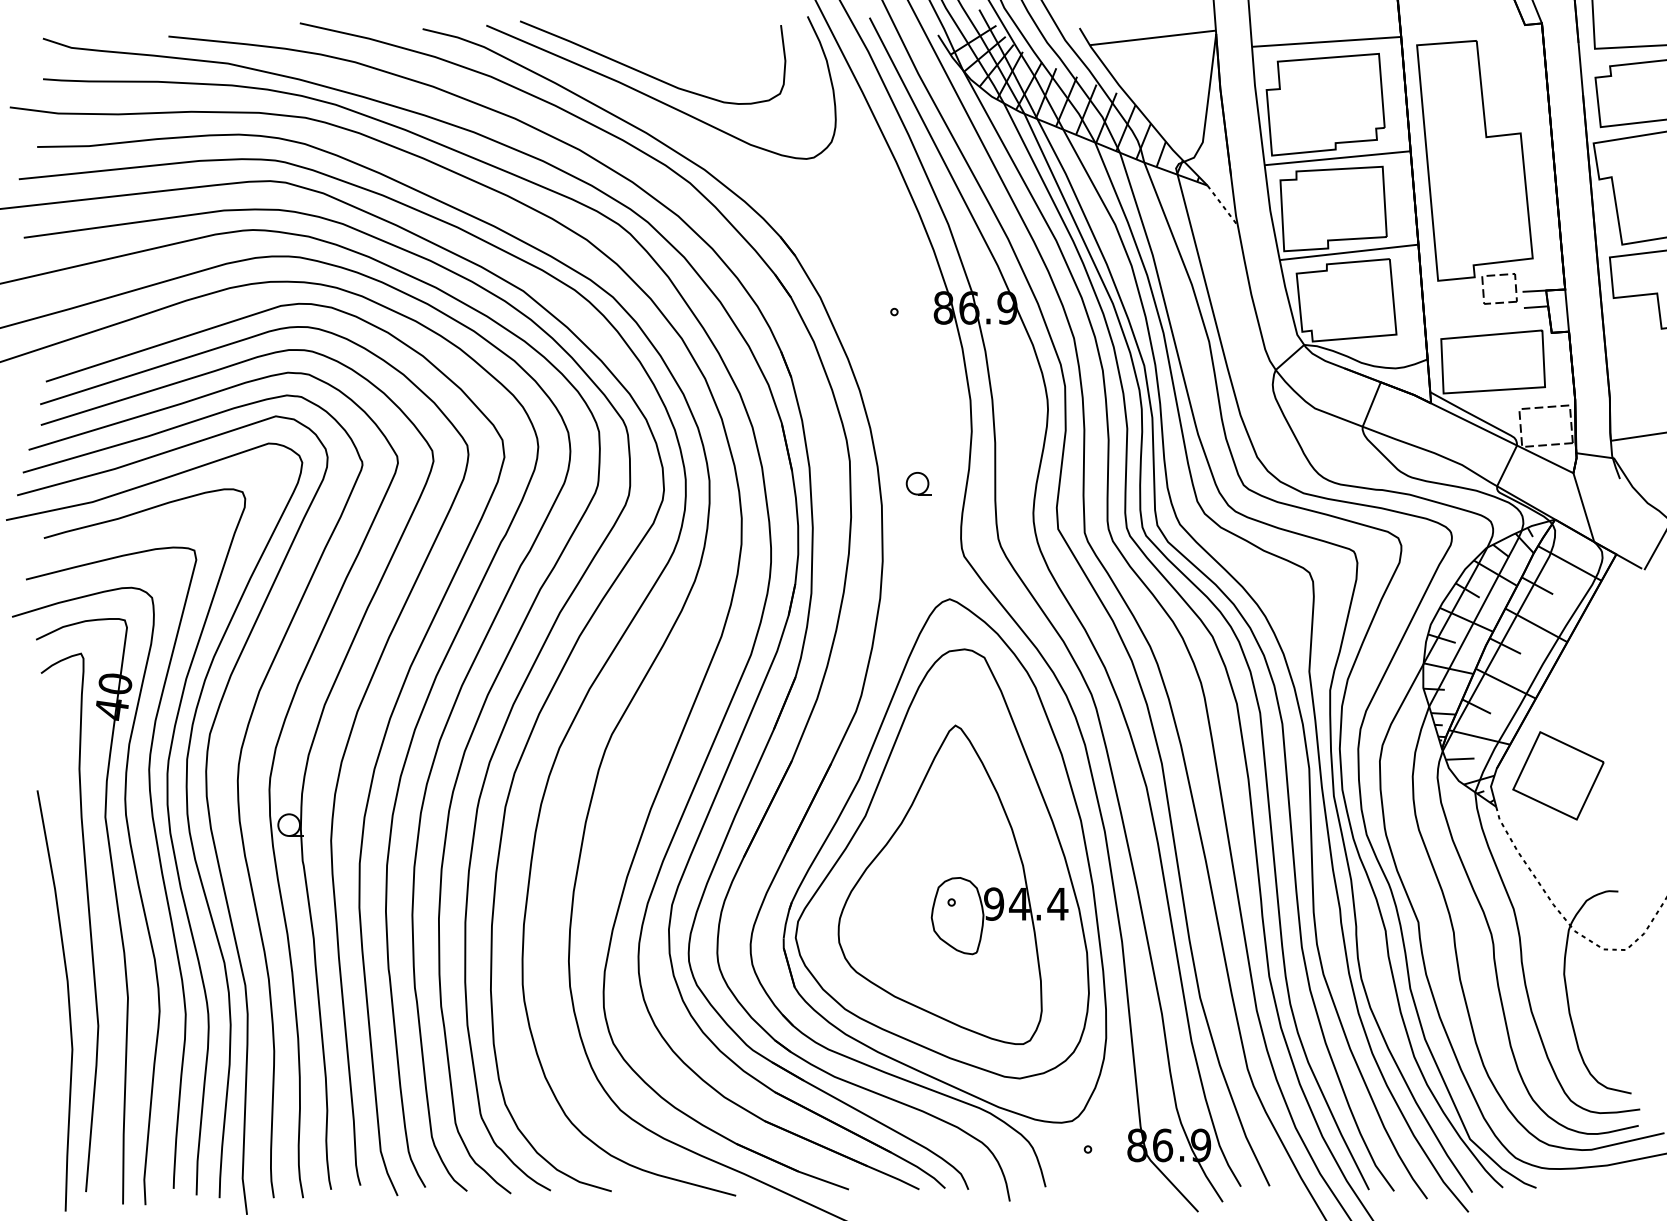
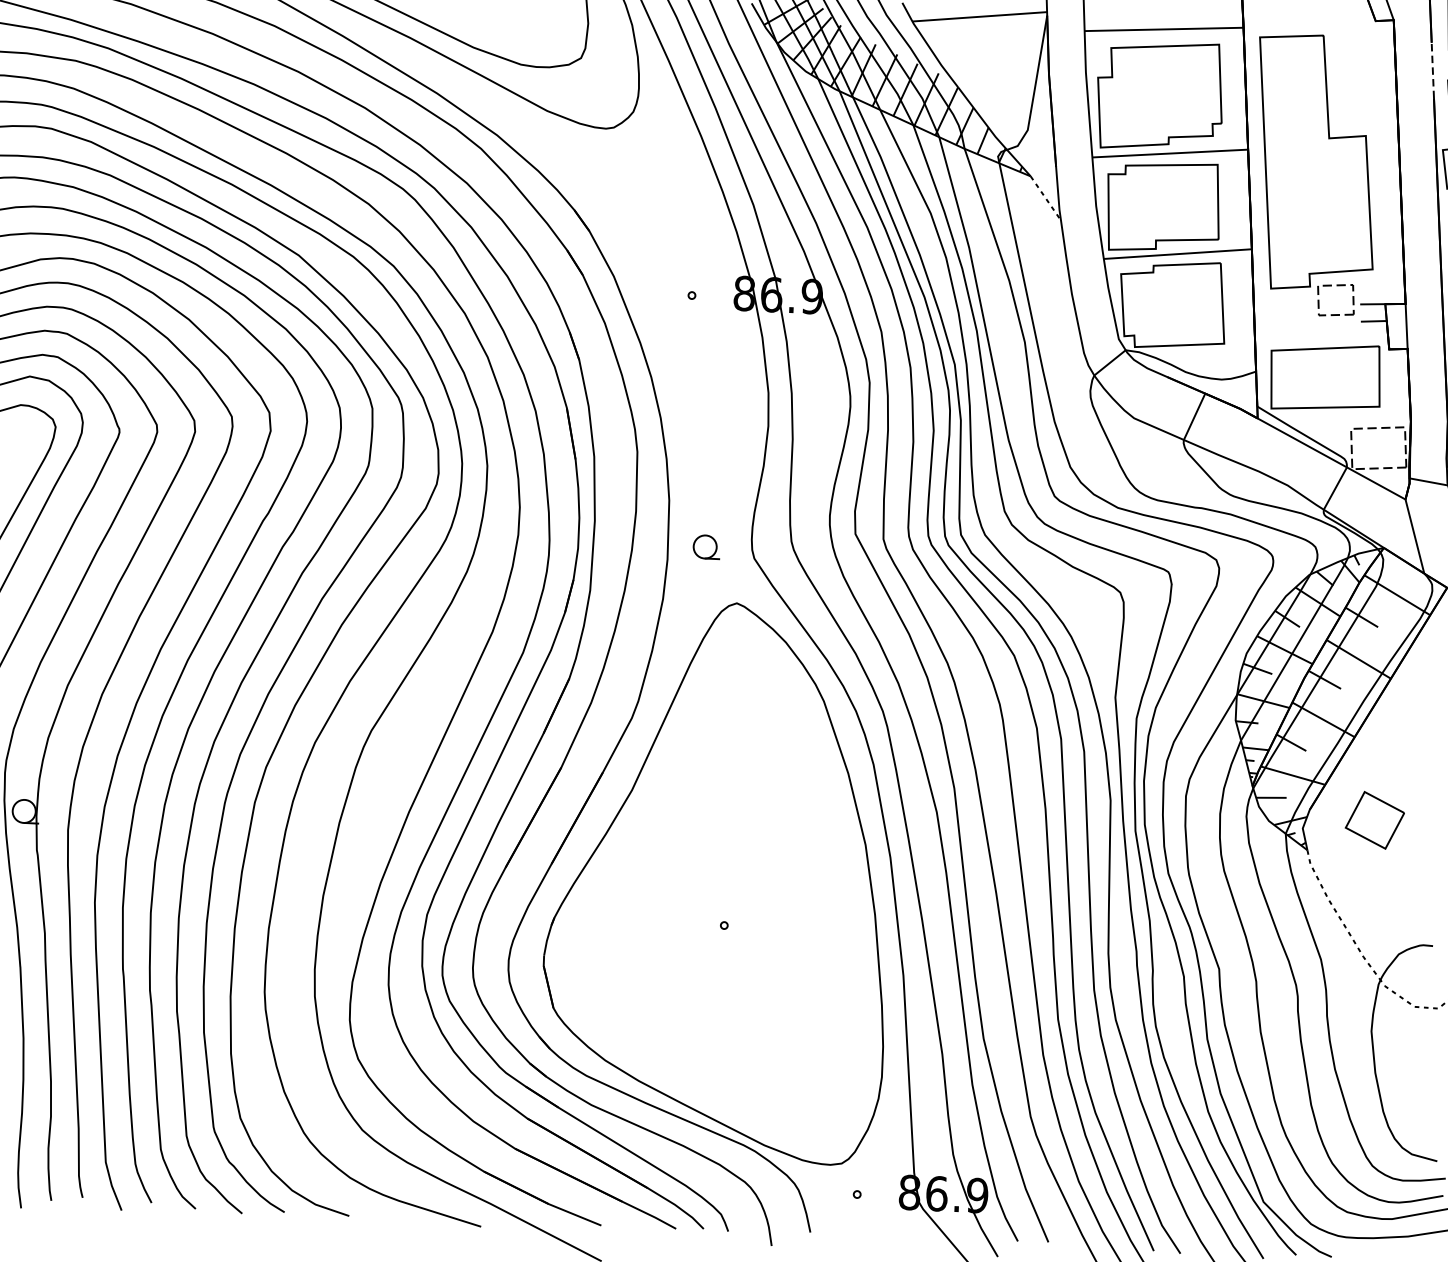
line: (1580, 68) -> (1432, 69), solid -> dashed
part: (918, 483) -> (706, 546), moved
part: (1558, 775) -> (1375, 819), size x0.6
part: (941, 863) -> (715, 883), removed

